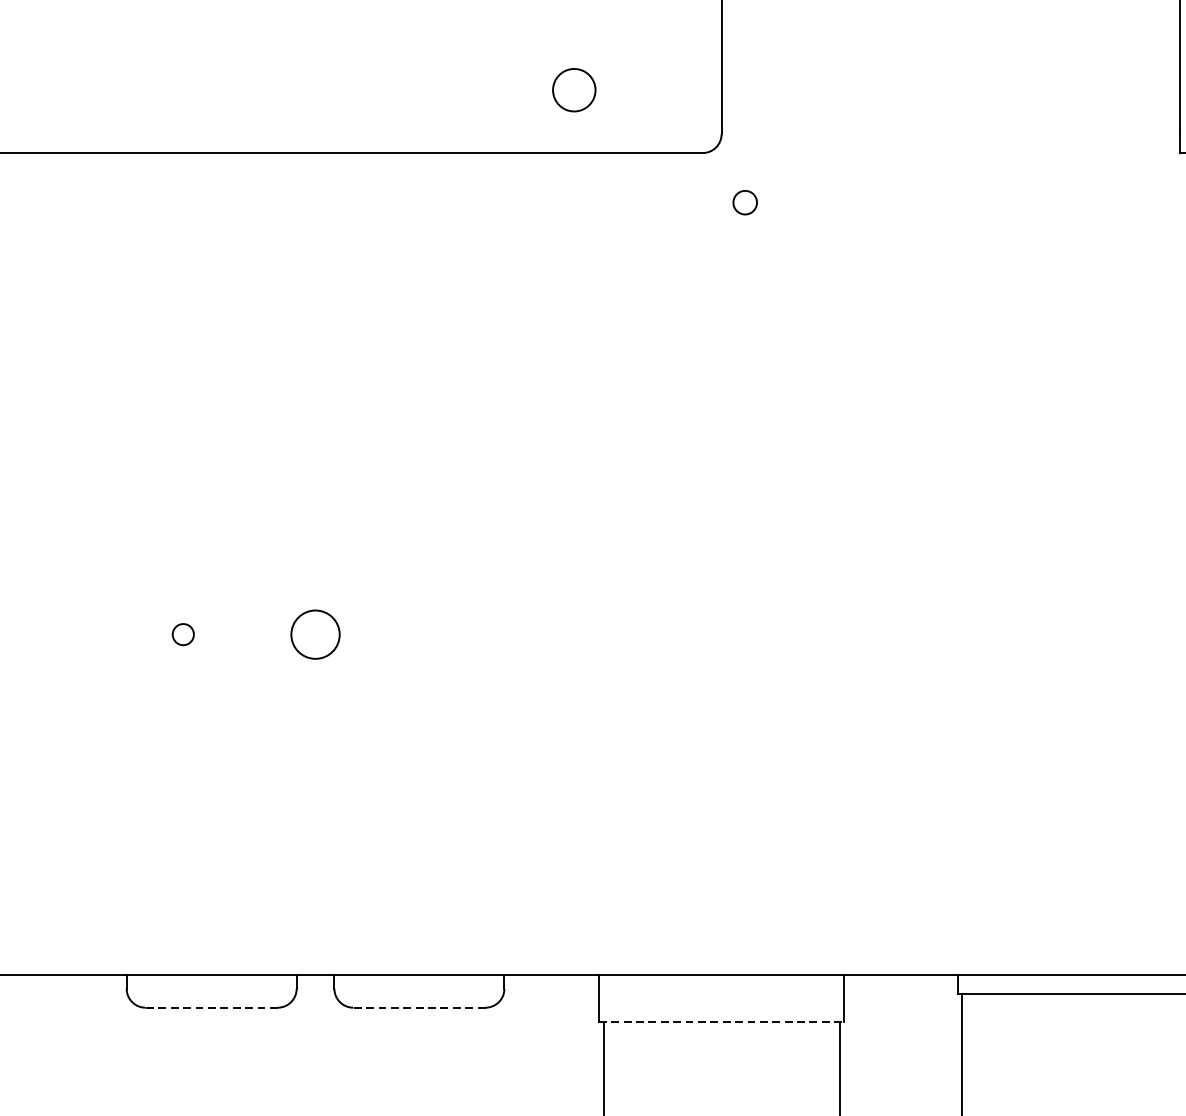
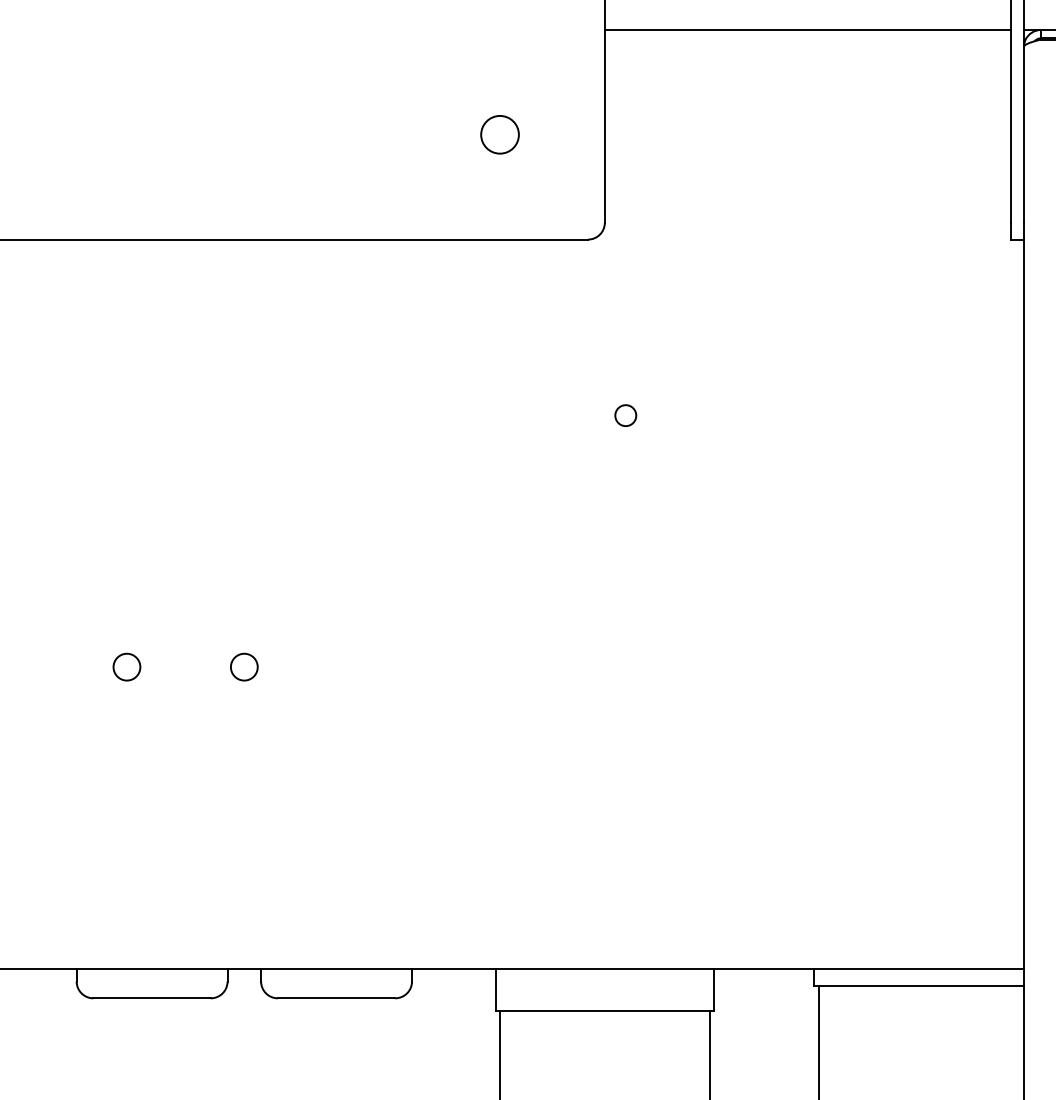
circle: (573, 89) -> (499, 134), moved
circle: (744, 202) -> (625, 415), moved
circle: (182, 633) -> (126, 666), size x1.43
circle: (314, 633) -> (243, 666), size x0.62
line: (212, 1007) -> (152, 998), dashed -> solid
line: (419, 1007) -> (336, 998), dashed -> solid
line: (721, 1021) -> (604, 1010), dashed -> solid

